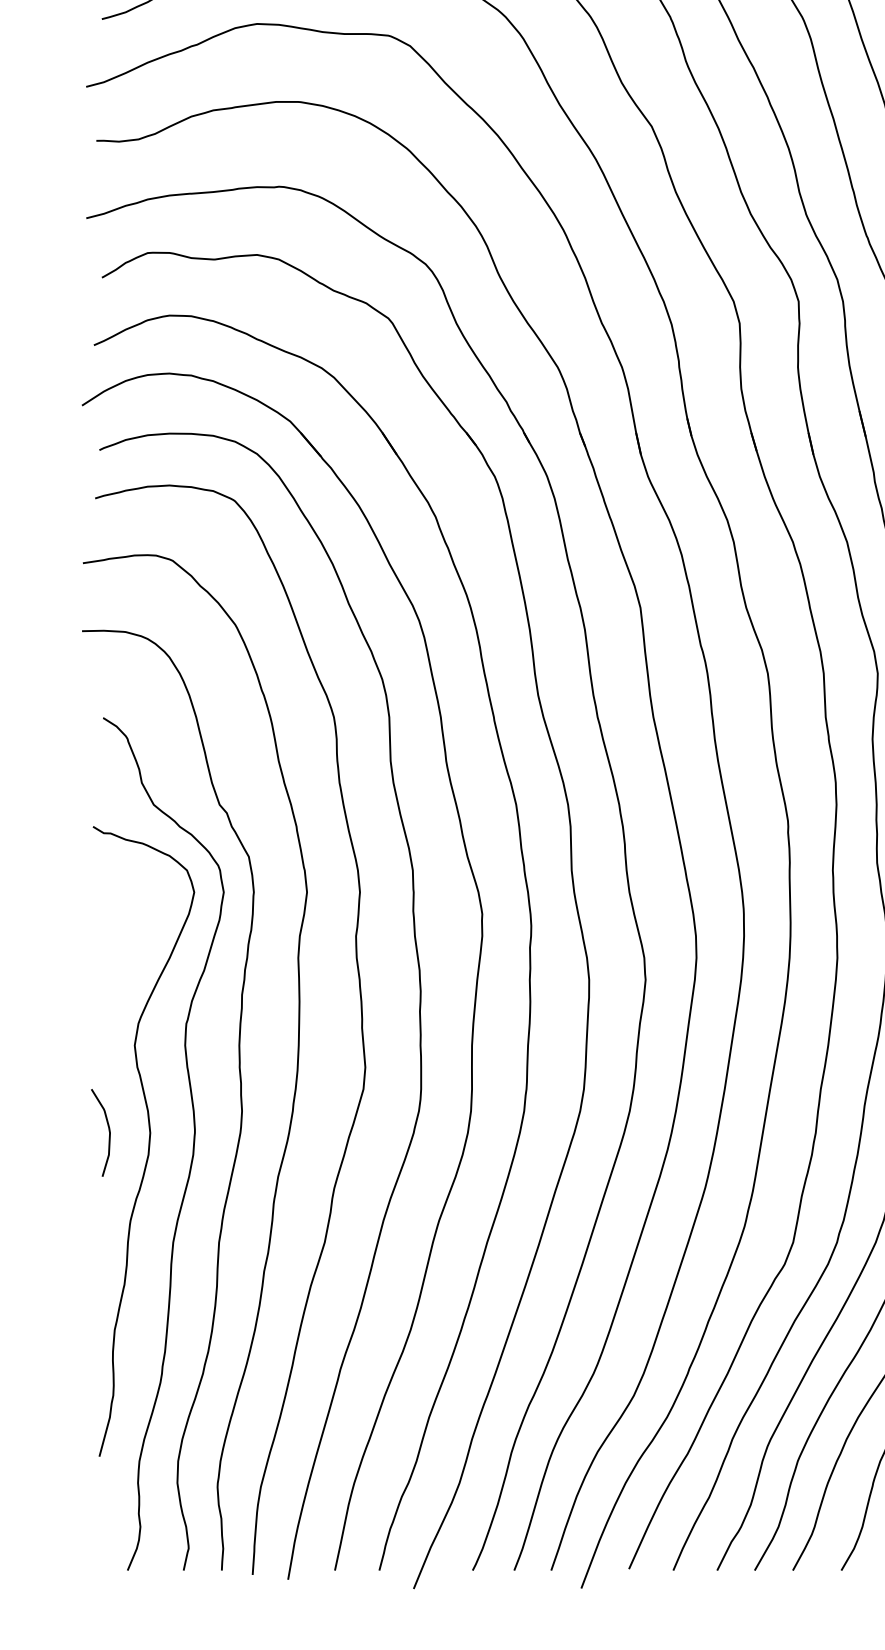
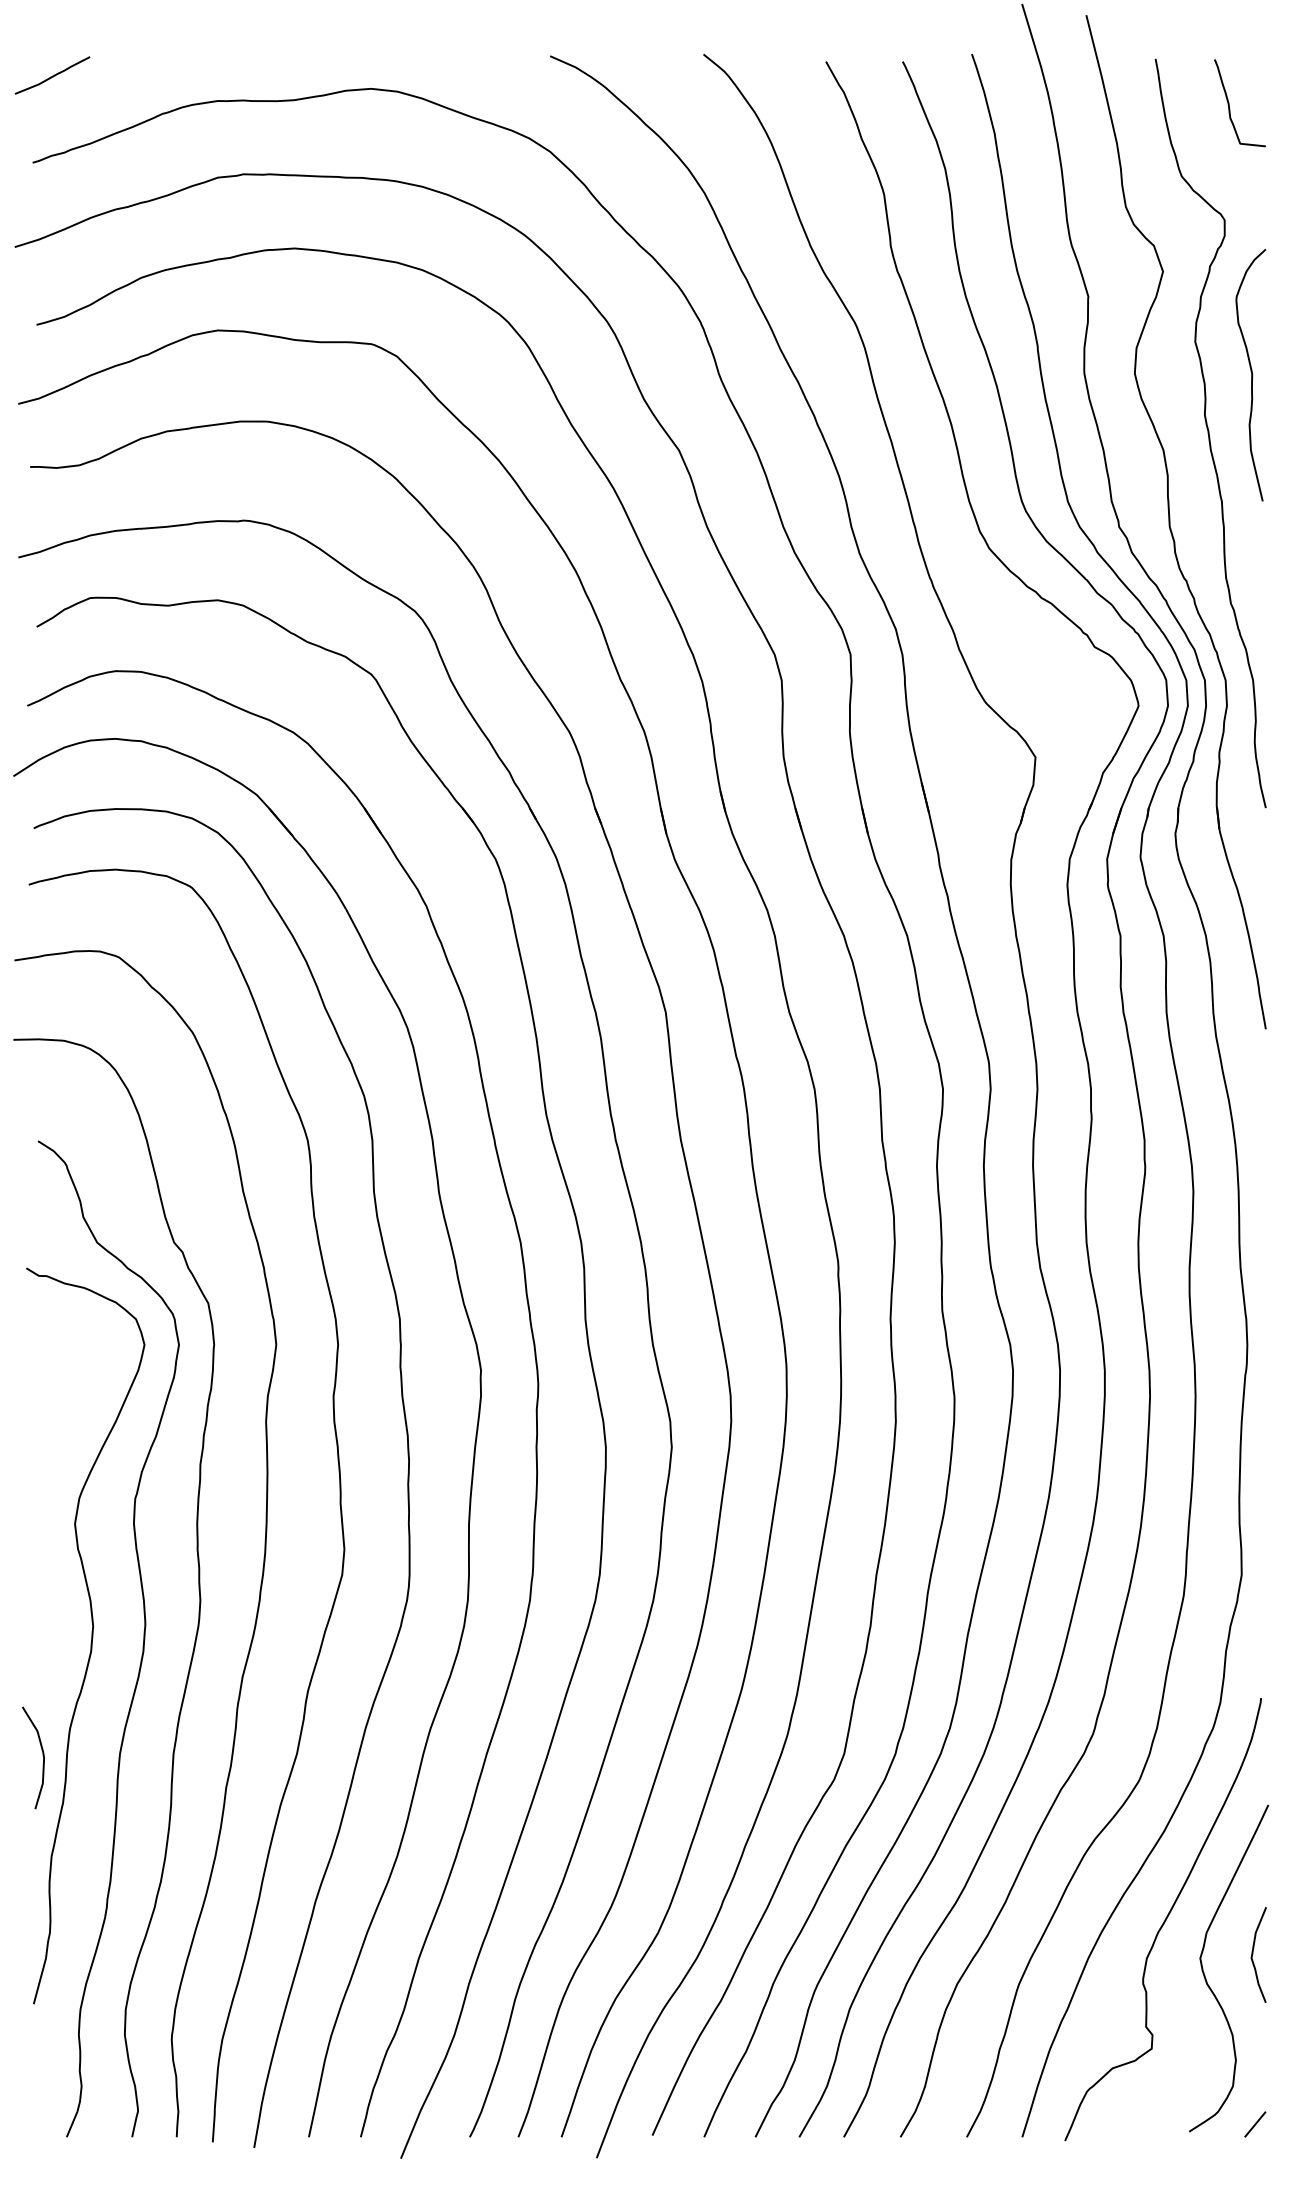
curve: (108, 1130) -> (42, 1755), moved

